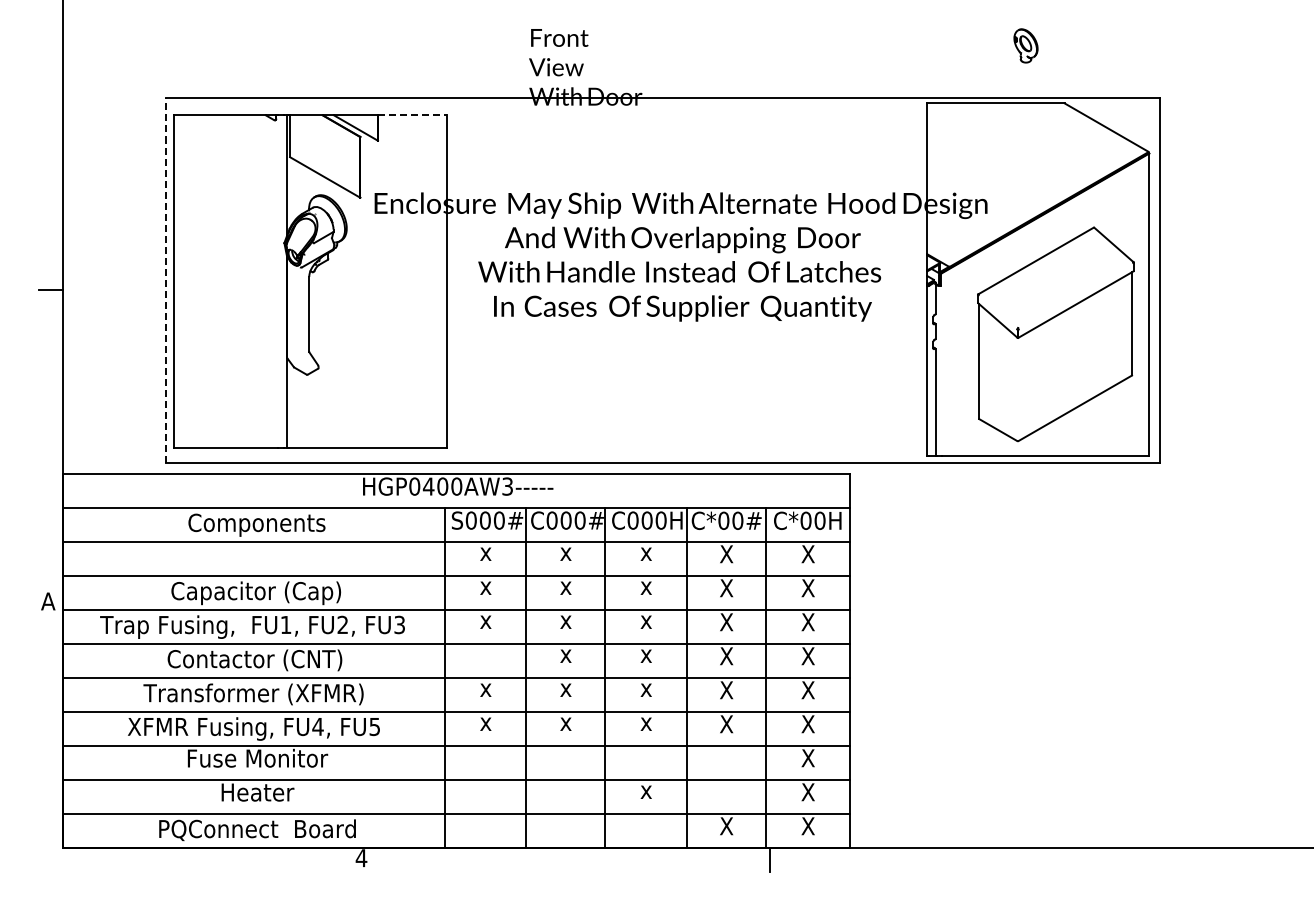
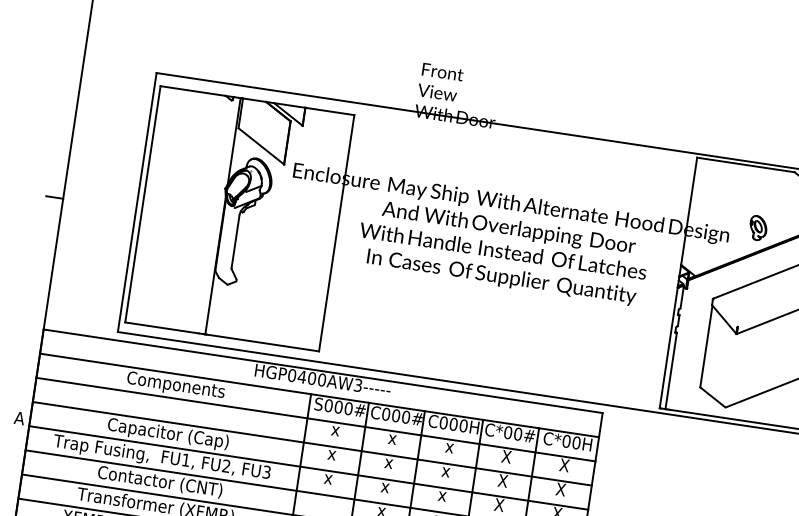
part: (1025, 45) -> (757, 227), moved
line: (412, 115) -> (329, 111), dashed -> solid
line: (165, 279) -> (137, 201), dashed -> solid

